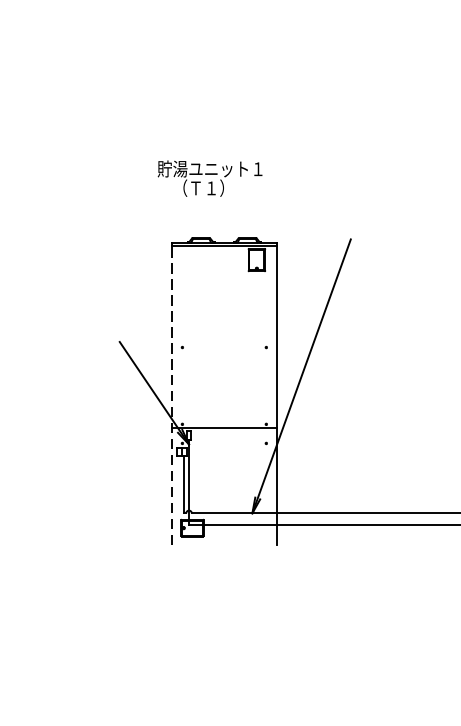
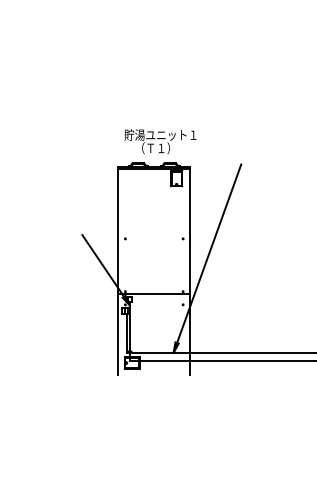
text: (210, 178) -> (160, 141), moved
line: (172, 396) -> (118, 272), dashed -> solid

